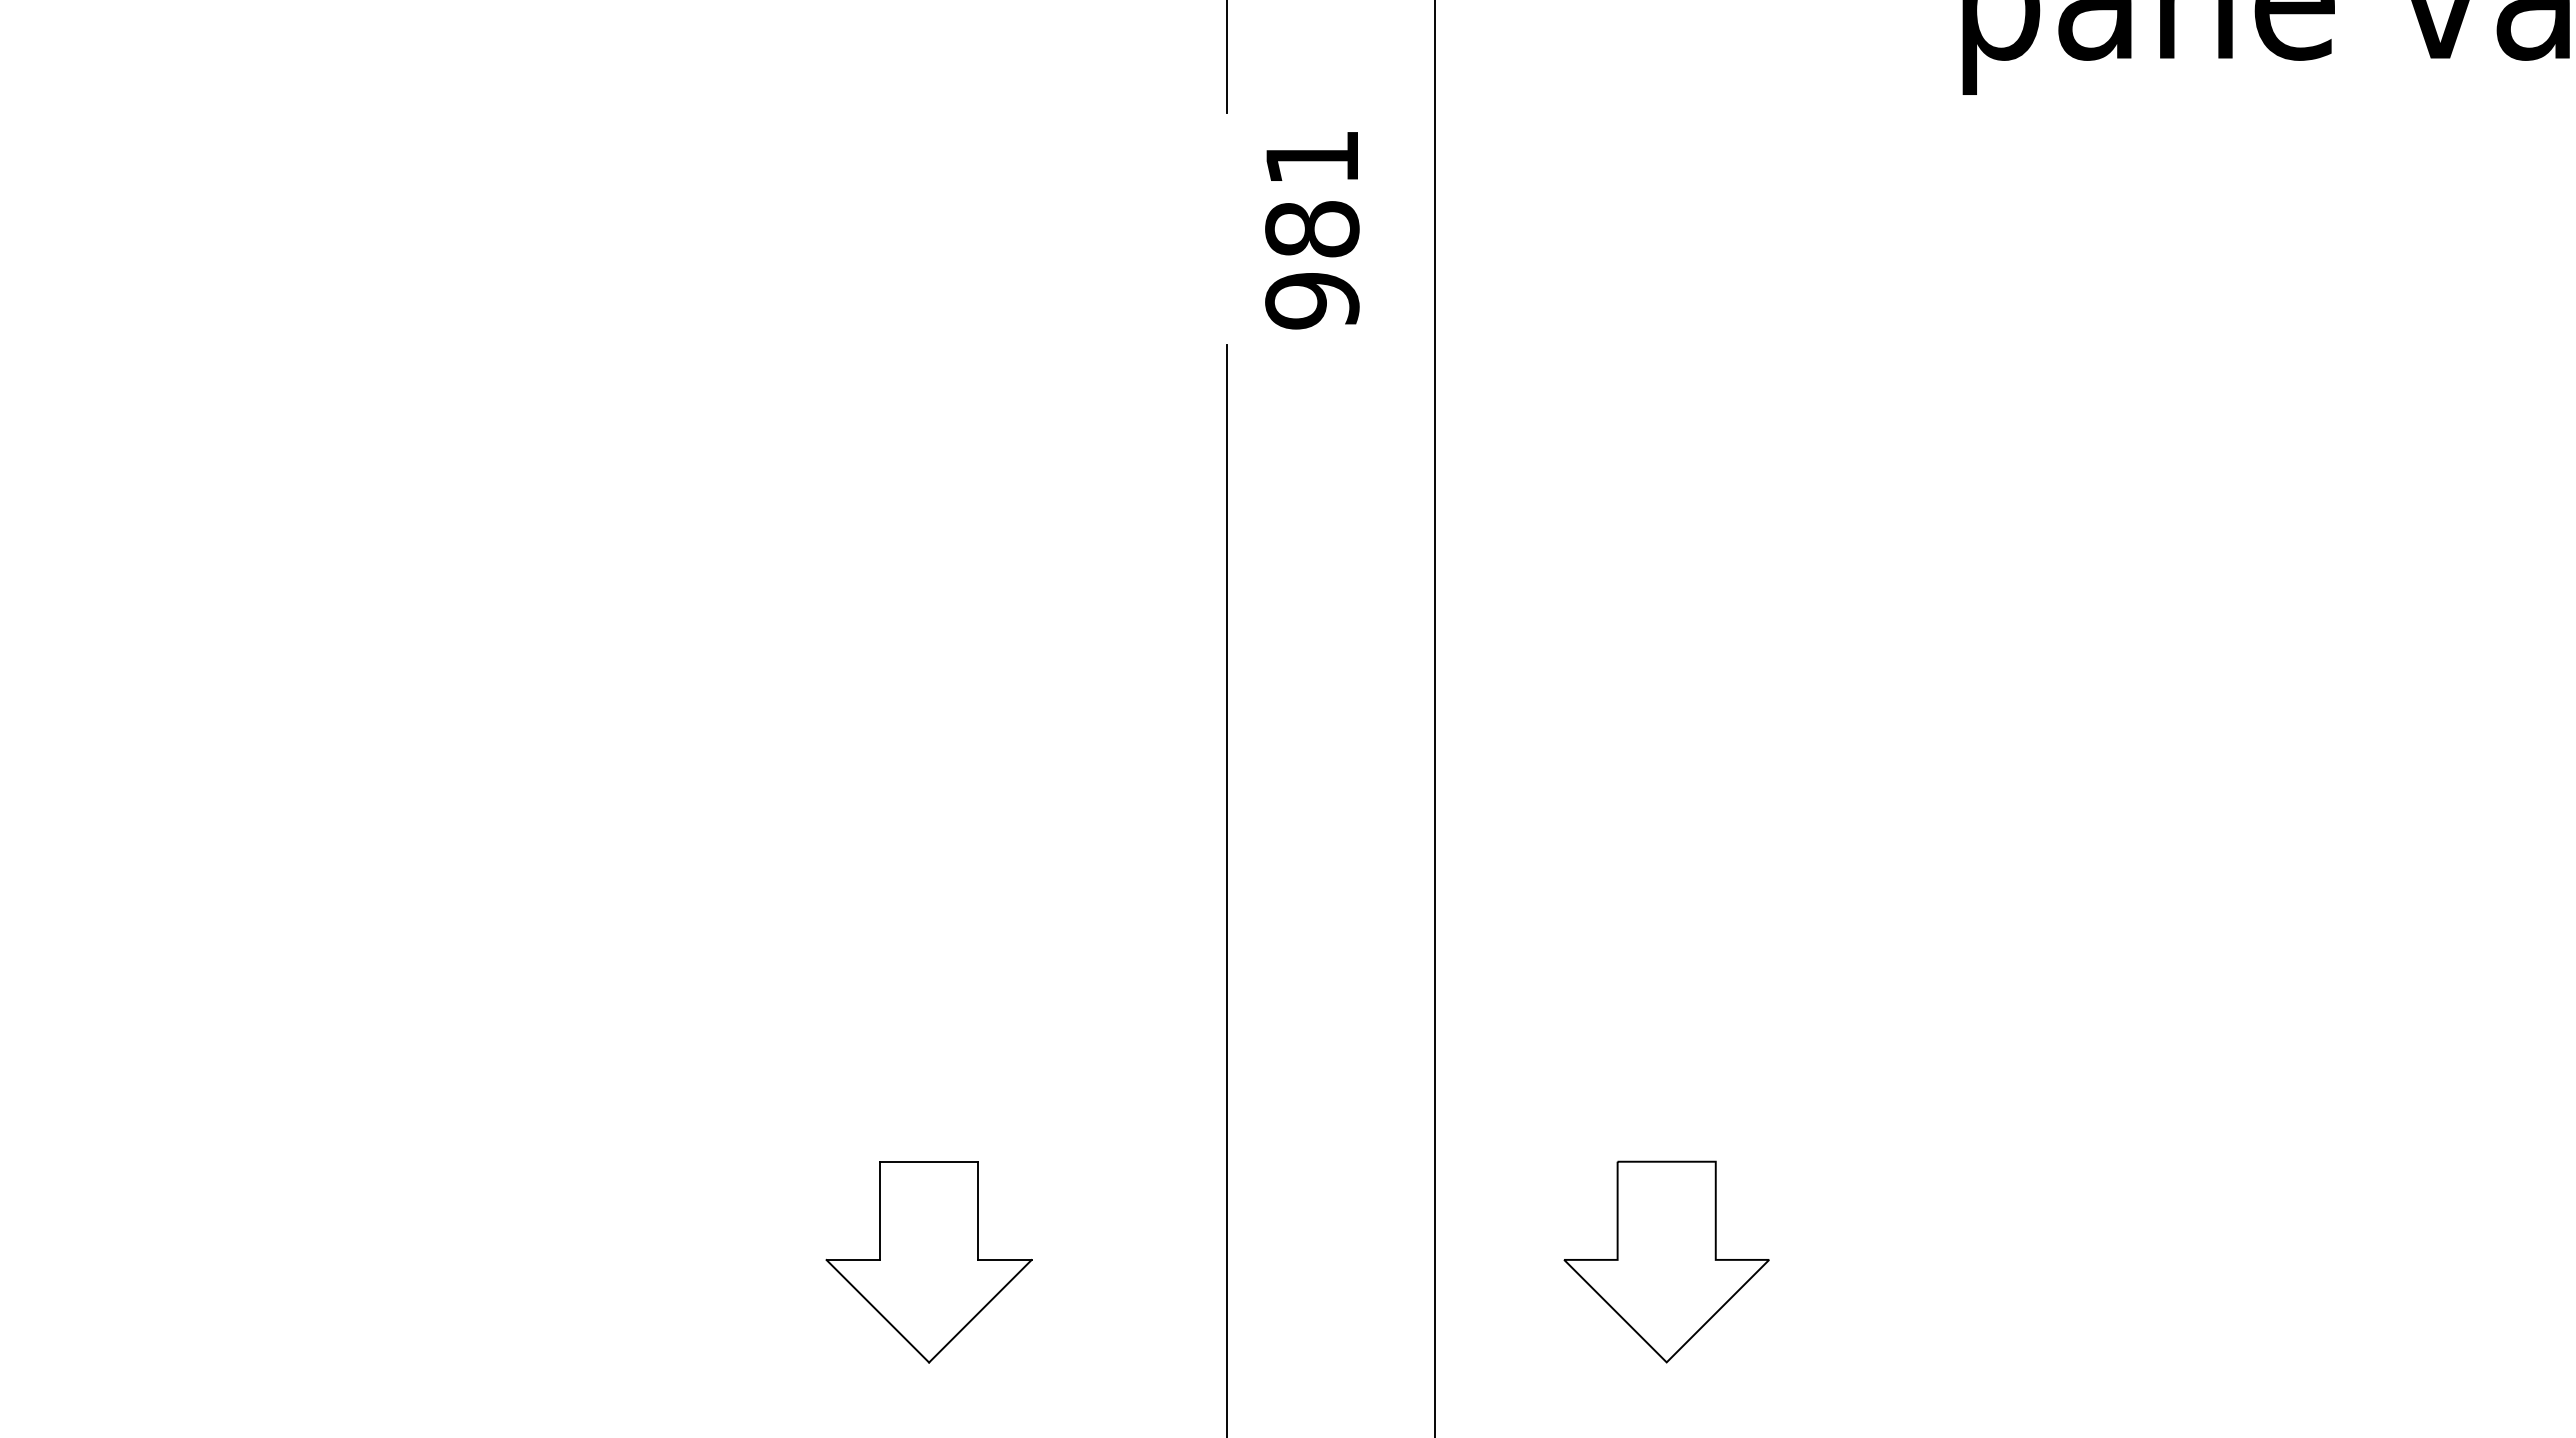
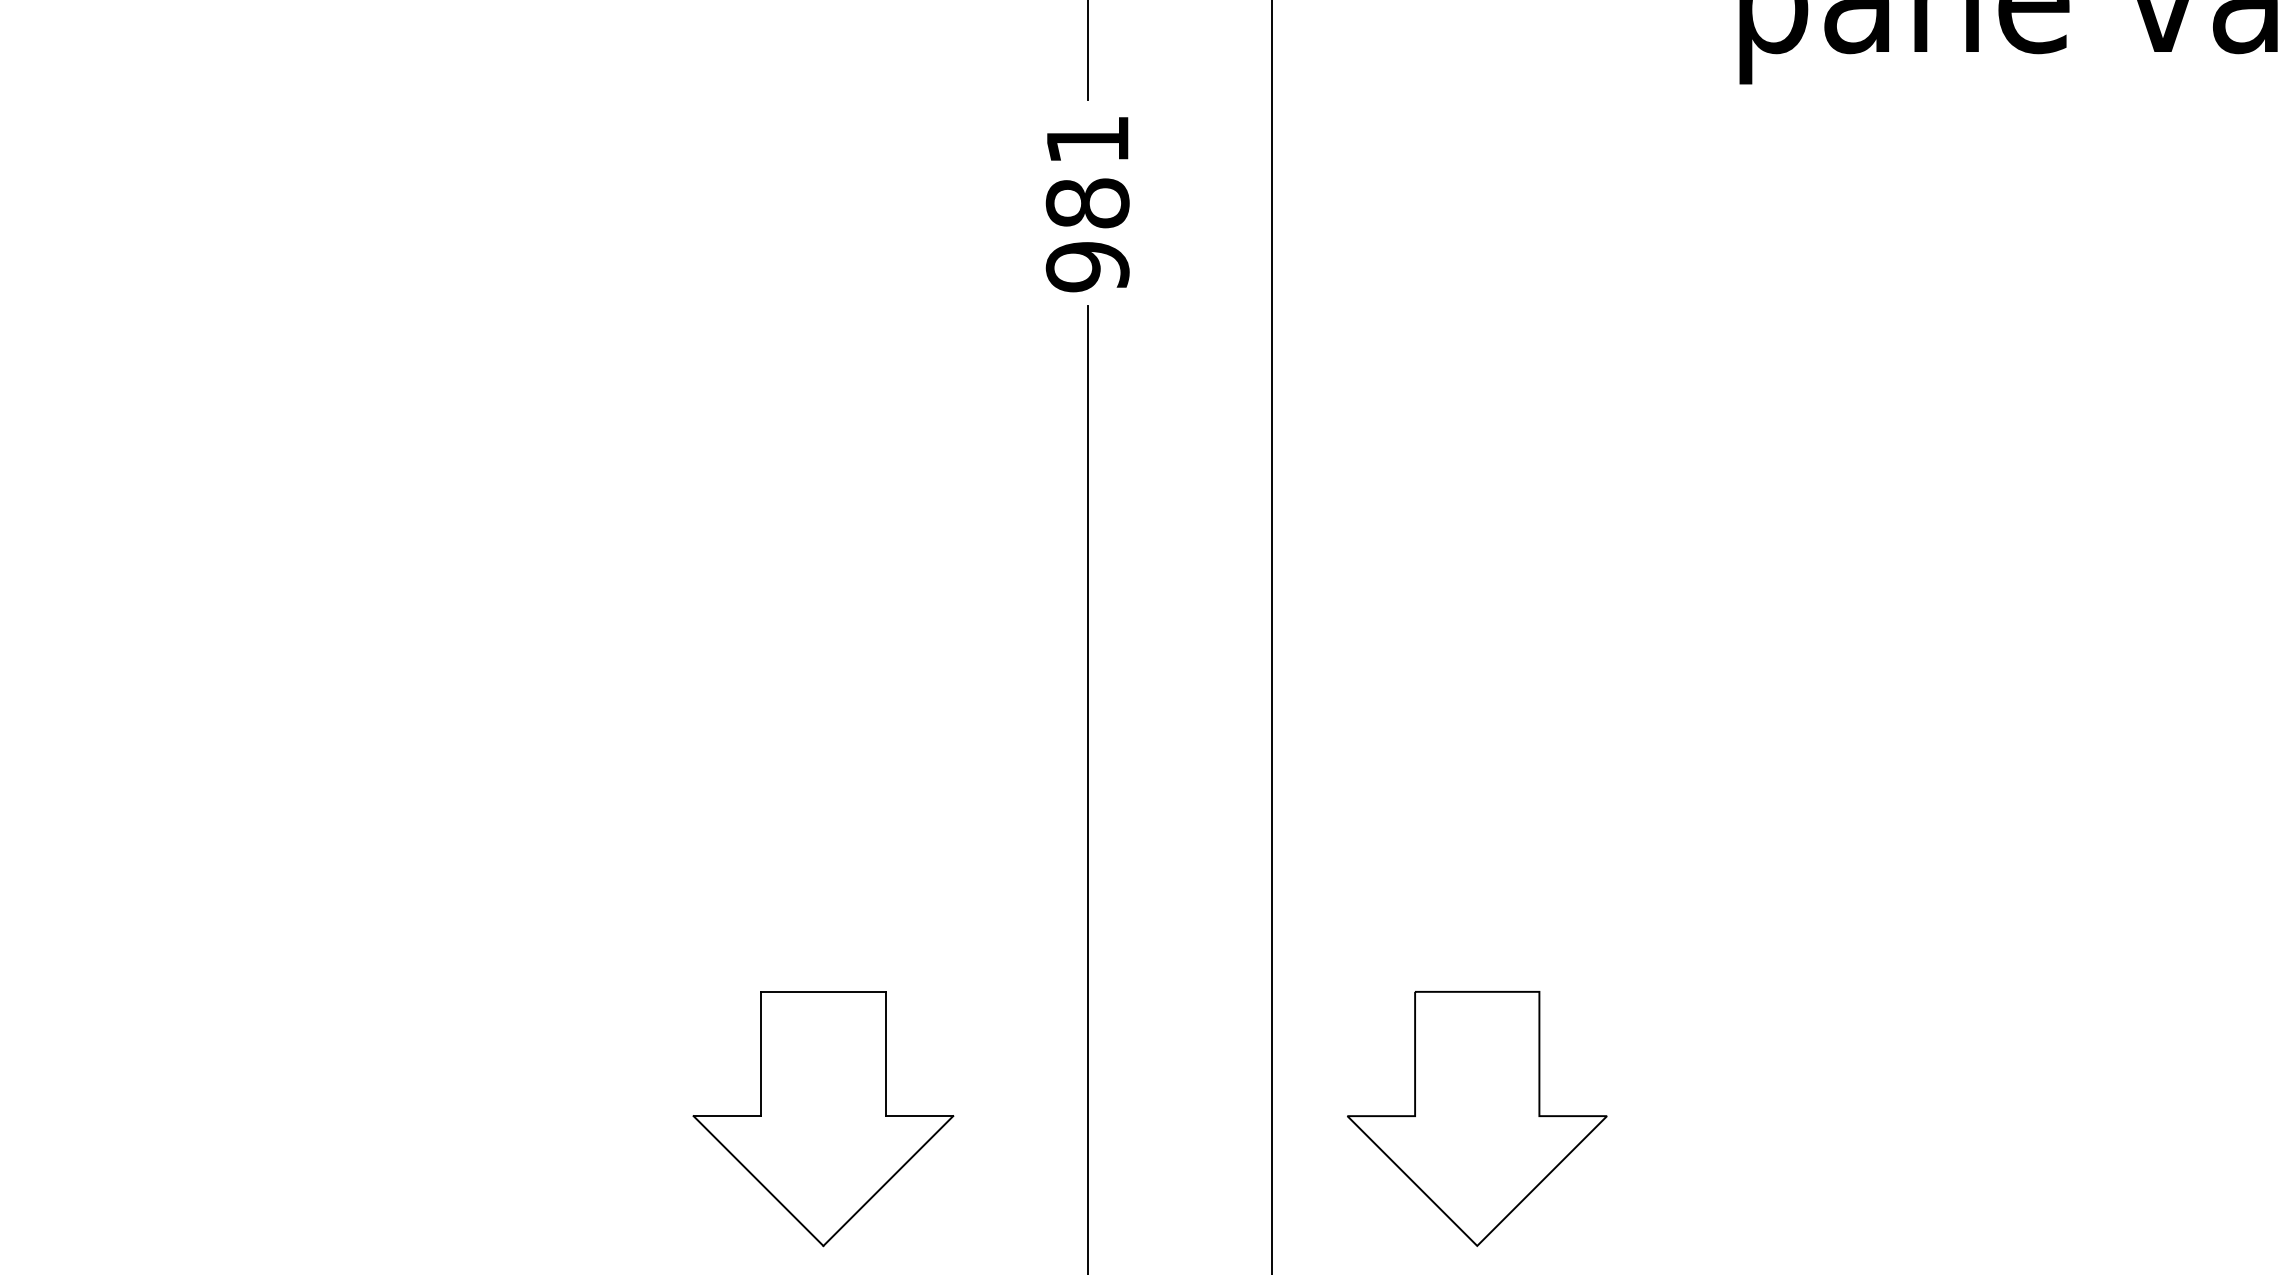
text: (1312, 230) -> (1087, 204), moved
part: (1666, 1261) -> (1477, 1118), size x1.43
part: (928, 1262) -> (822, 1119), size x1.43

